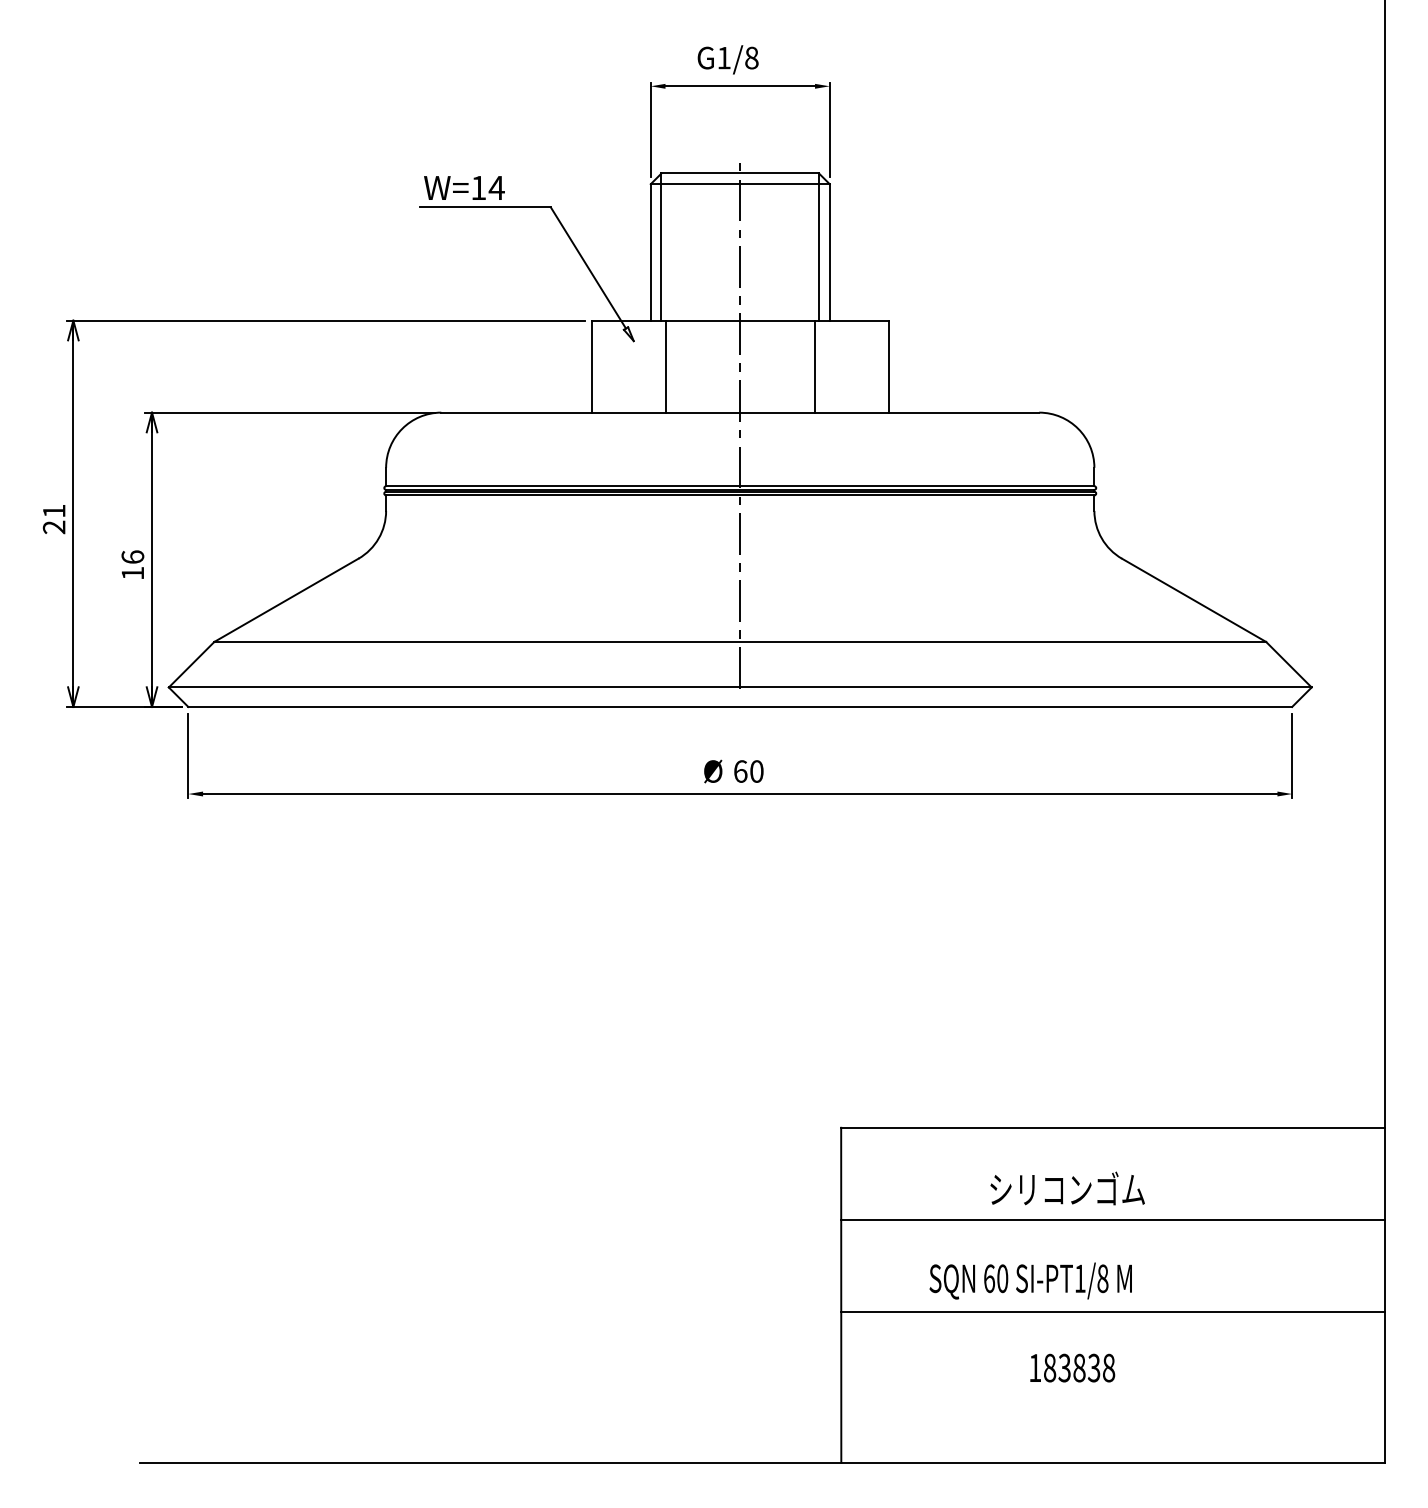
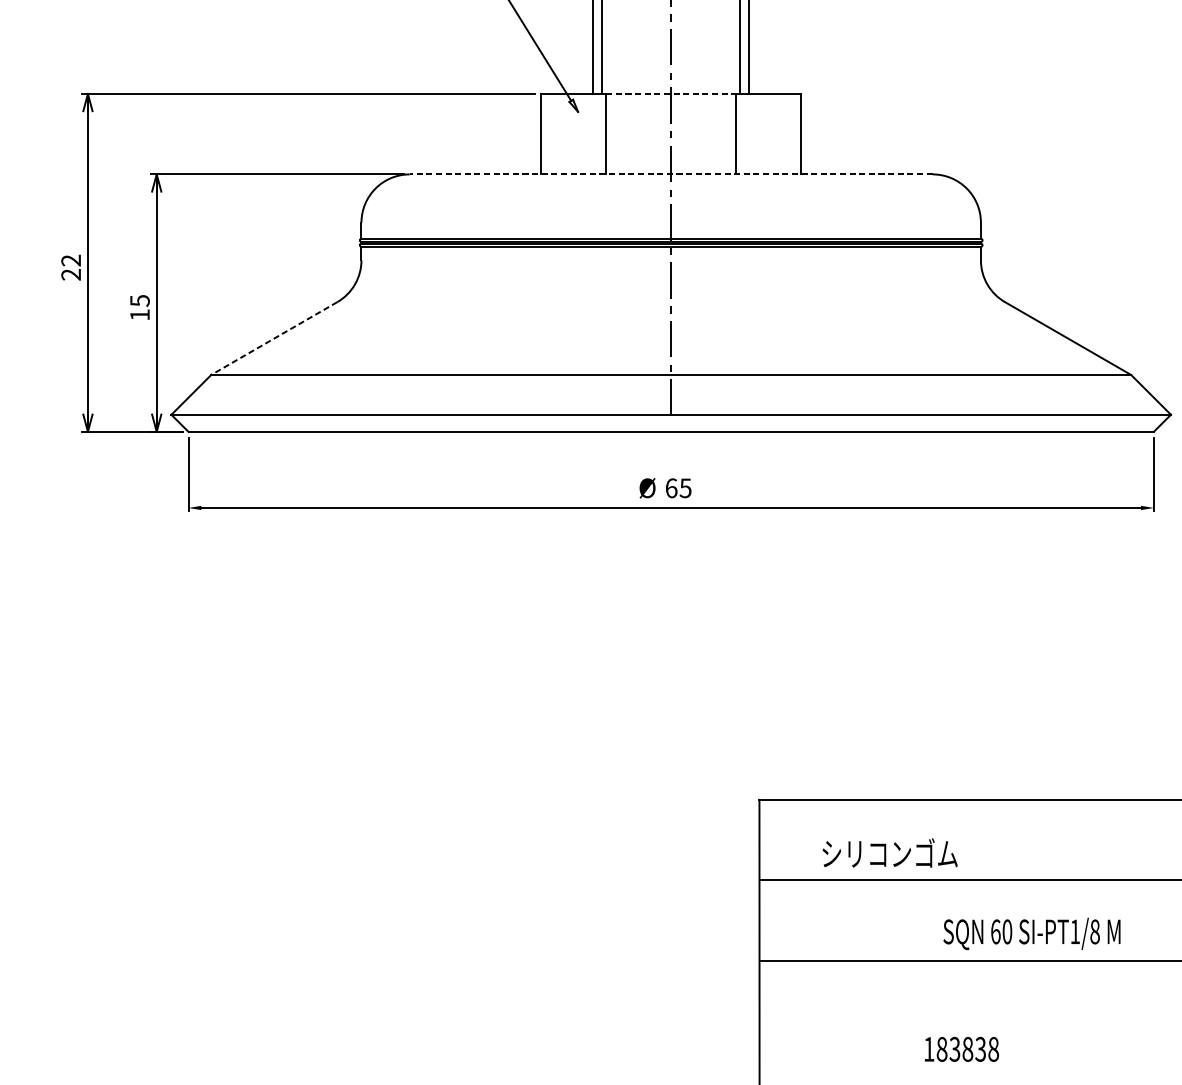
line: (740, 320) -> (671, 93), solid -> dashed
line: (740, 412) -> (671, 174), solid -> dashed
text: (53, 510) -> (70, 259), 21 -> 22
text: (132, 557) -> (139, 301), 16 -> 15
line: (286, 600) -> (274, 338), solid -> dashed
text: (756, 771) -> (685, 488), 60 -> 65
text: (1067, 1188) -> (890, 852), moved
text: (1030, 1280) -> (1031, 933), moved
text: (1072, 1367) -> (961, 1048), moved

